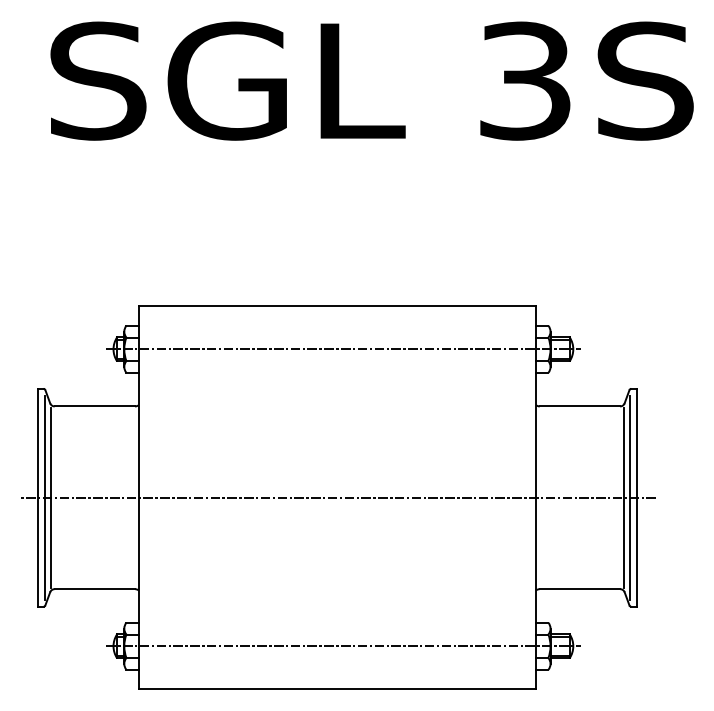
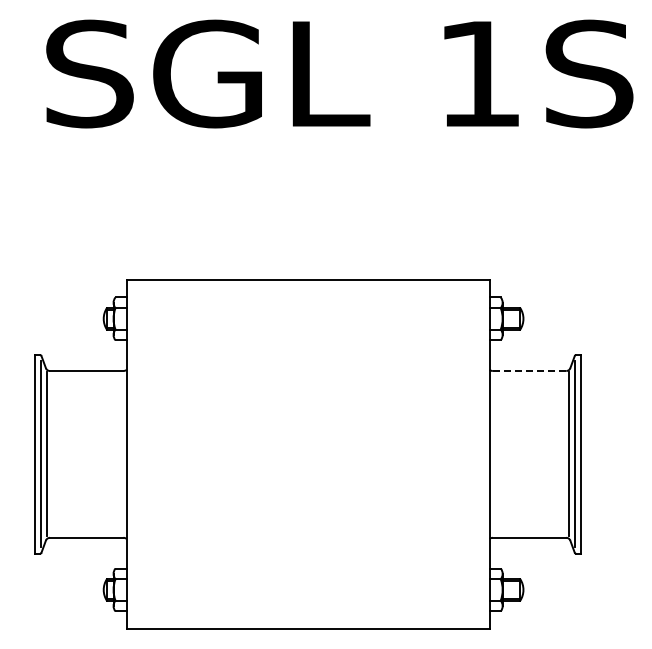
text: (525, 80) -> (479, 73), 3S -> 1S
line: (343, 348) -> (313, 318), removed
line: (579, 406) -> (529, 371), solid -> dashed
line: (336, 497) -> (307, 454), removed
line: (343, 645) -> (313, 589), removed

